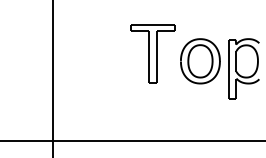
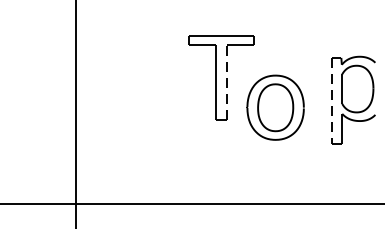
line: (156, 57) -> (226, 83), solid -> dashed
part: (200, 61) -> (275, 107), moved
line: (229, 69) -> (332, 100), solid -> dashed

